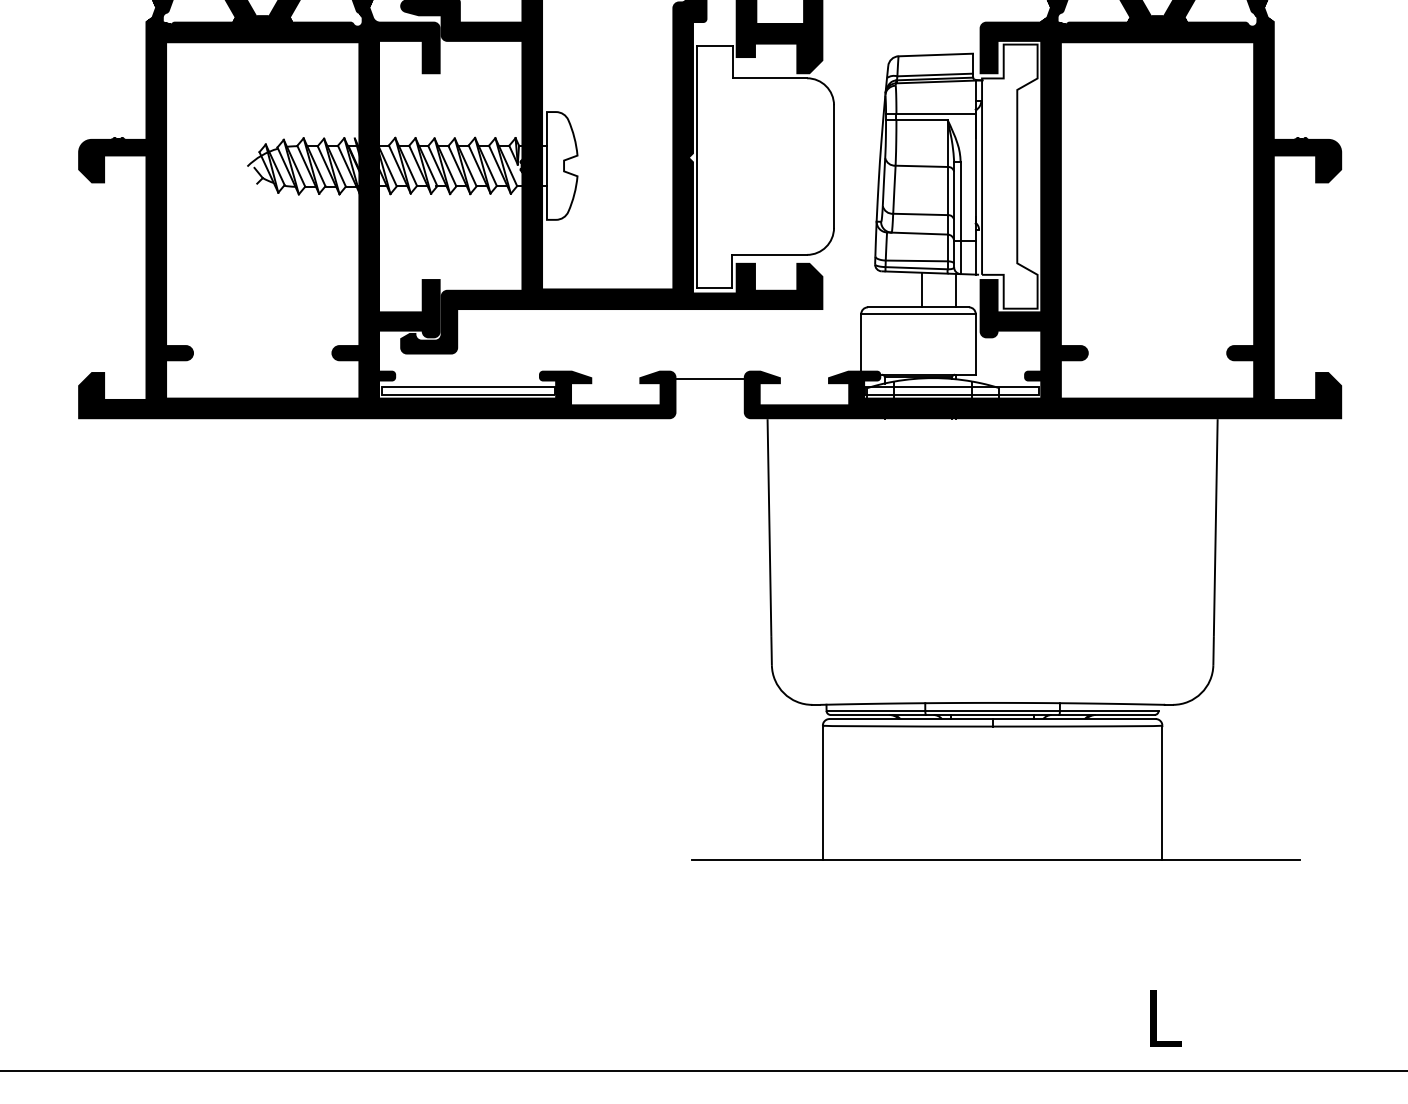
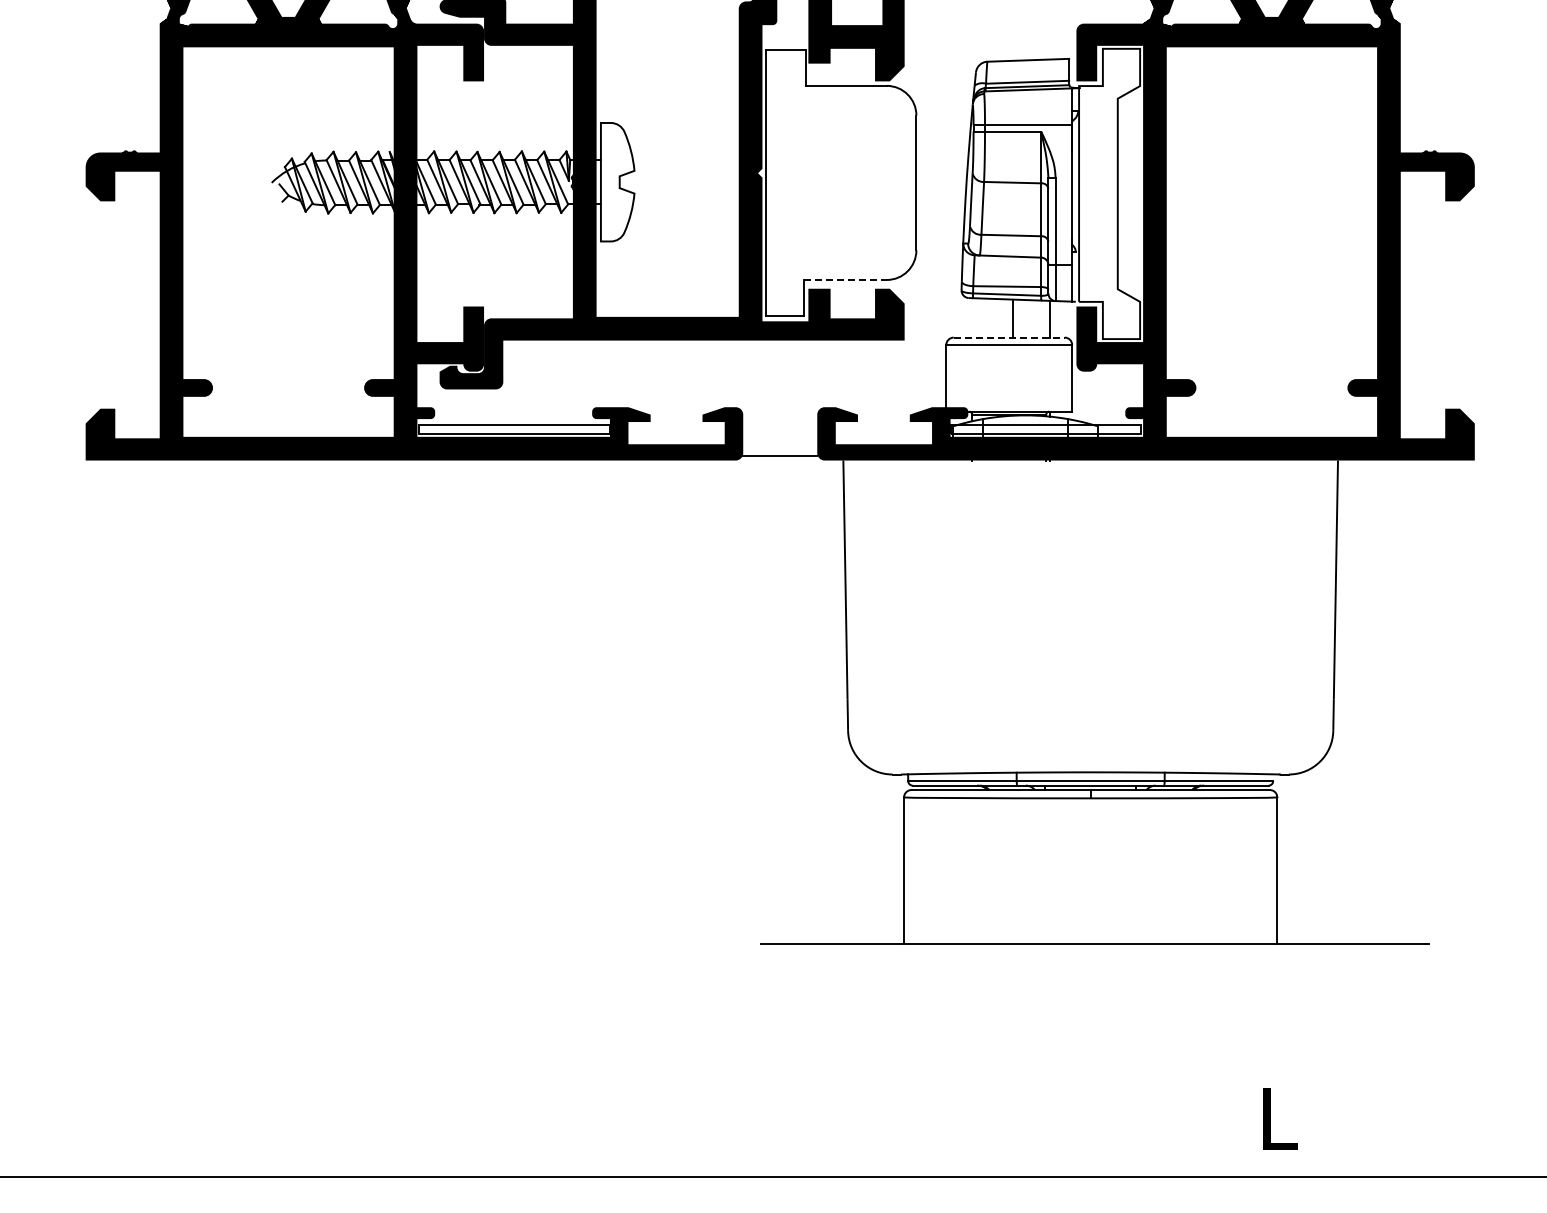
line: (769, 254) -> (845, 279), solid -> dashed
line: (918, 307) -> (1009, 337), solid -> dashed
line: (710, 379) -> (780, 456), moved

